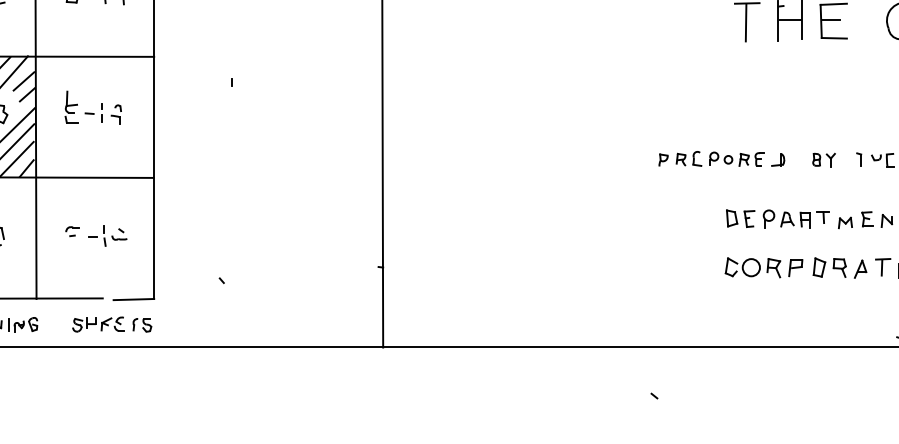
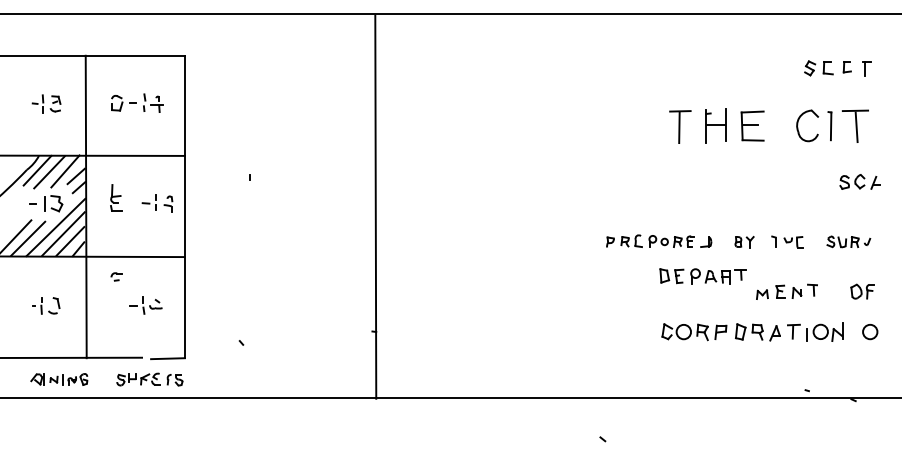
part: (103, 113) -> (157, 203), moved
part: (777, 219) -> (702, 276), moved
part: (72, 231) -> (116, 276), moved

